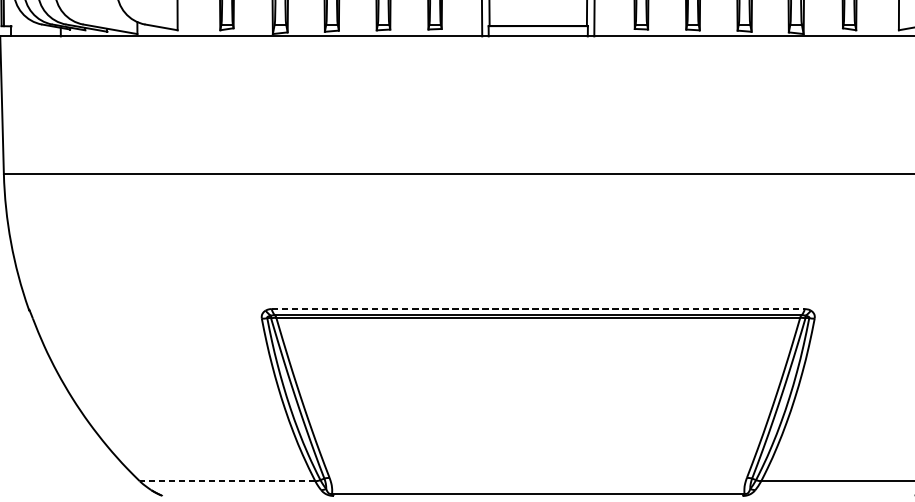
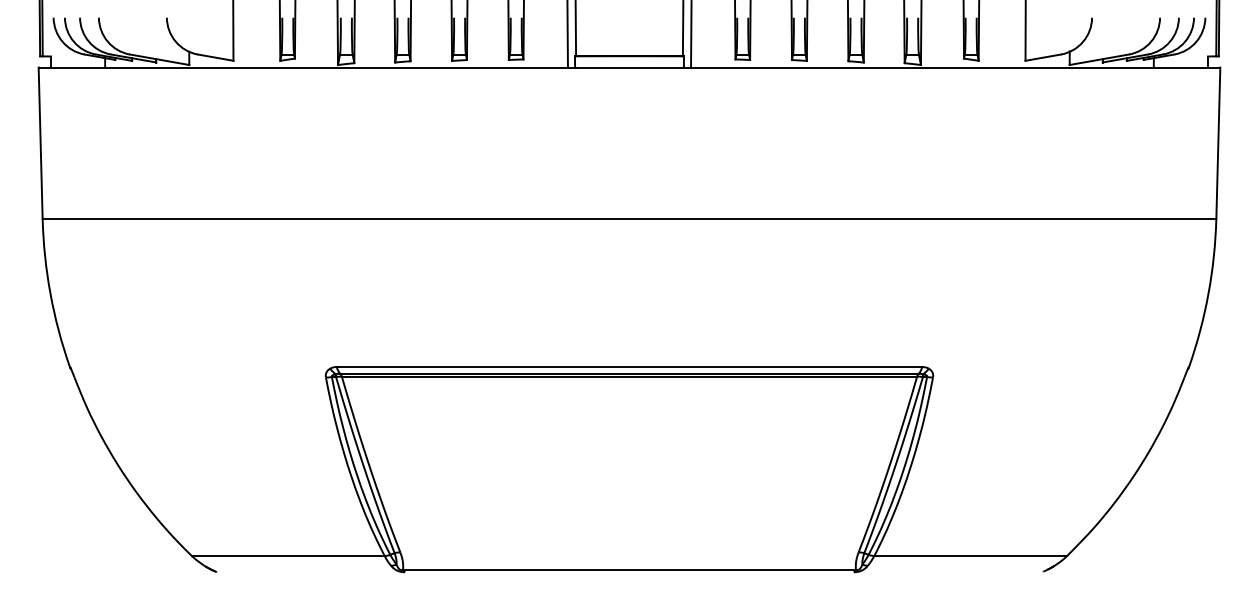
line: (538, 308) -> (629, 366), dashed -> solid
line: (226, 480) -> (287, 555), dashed -> solid

